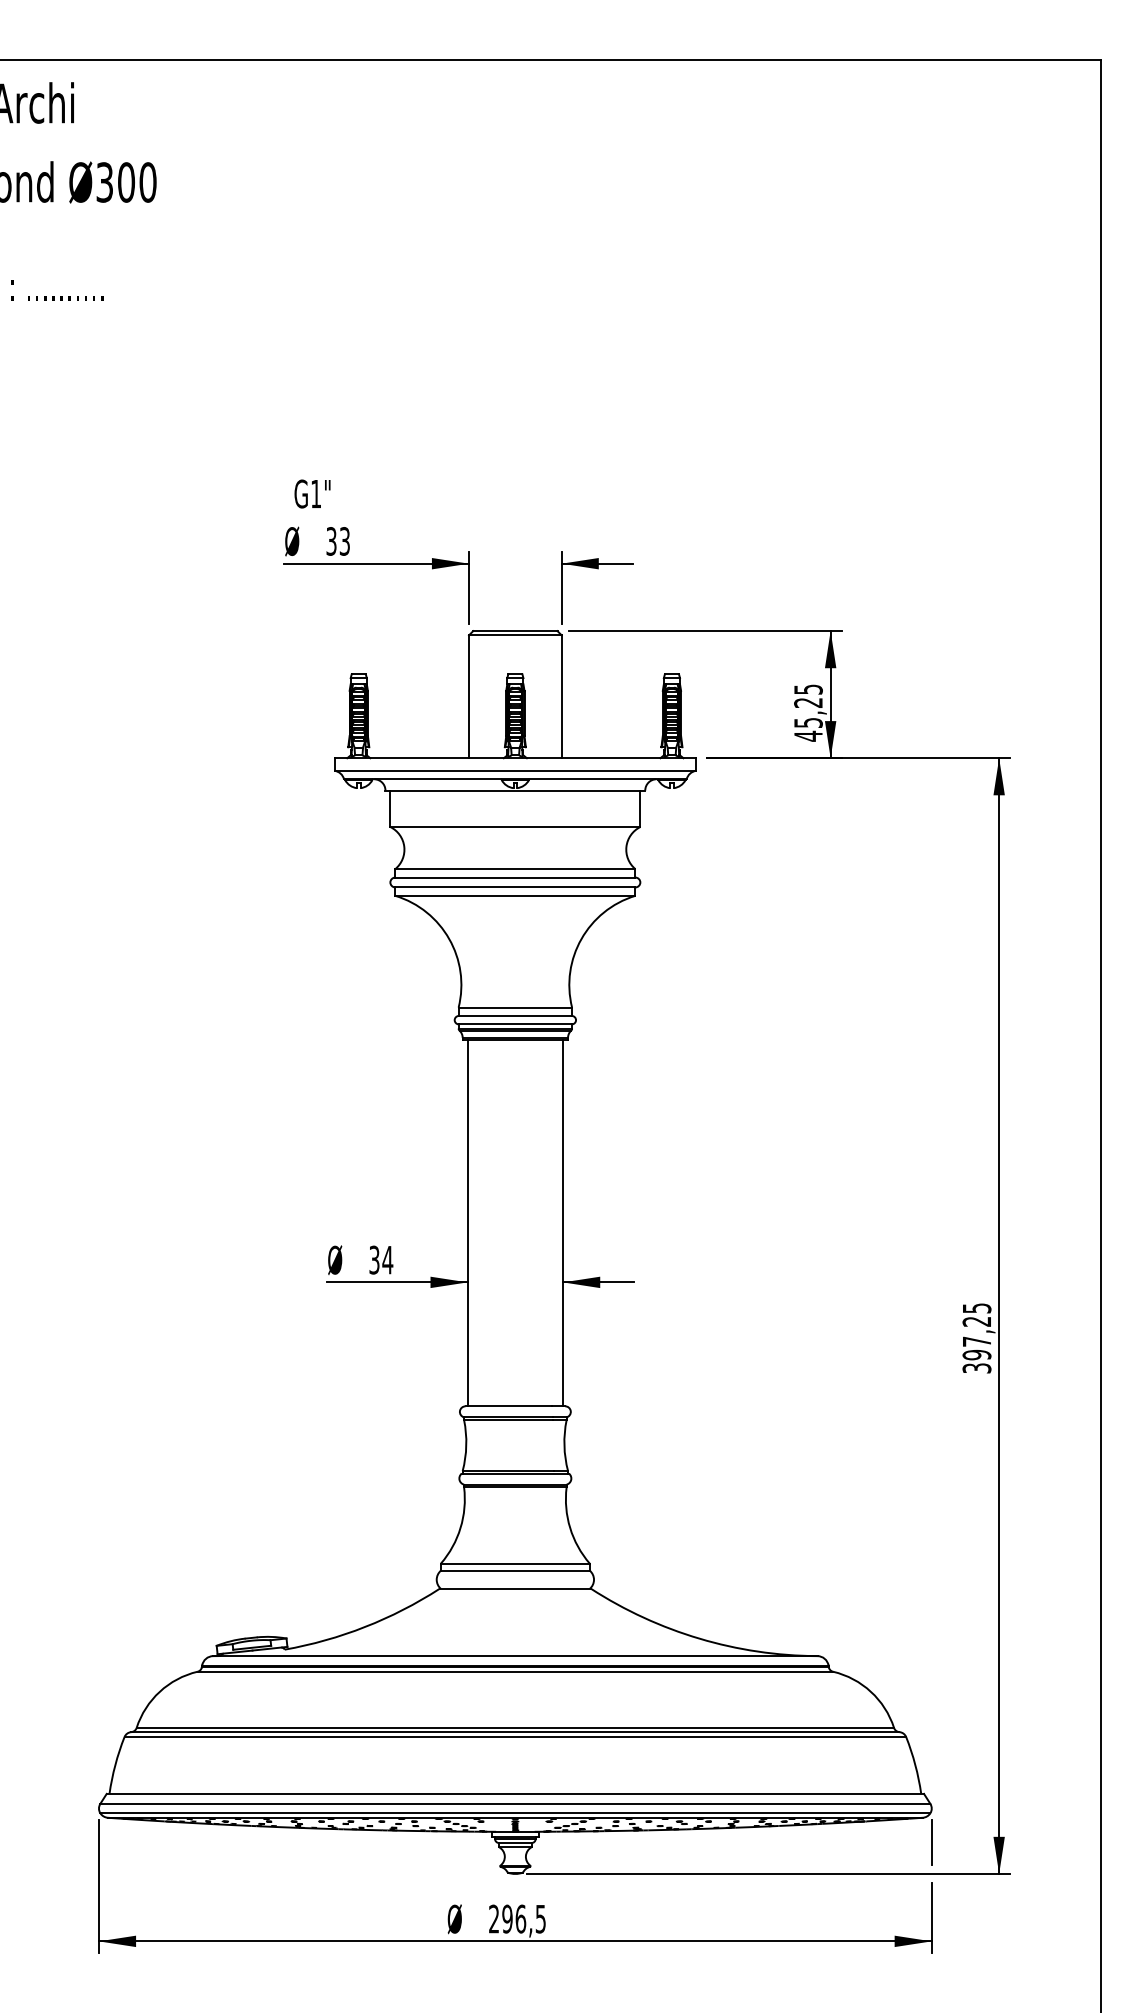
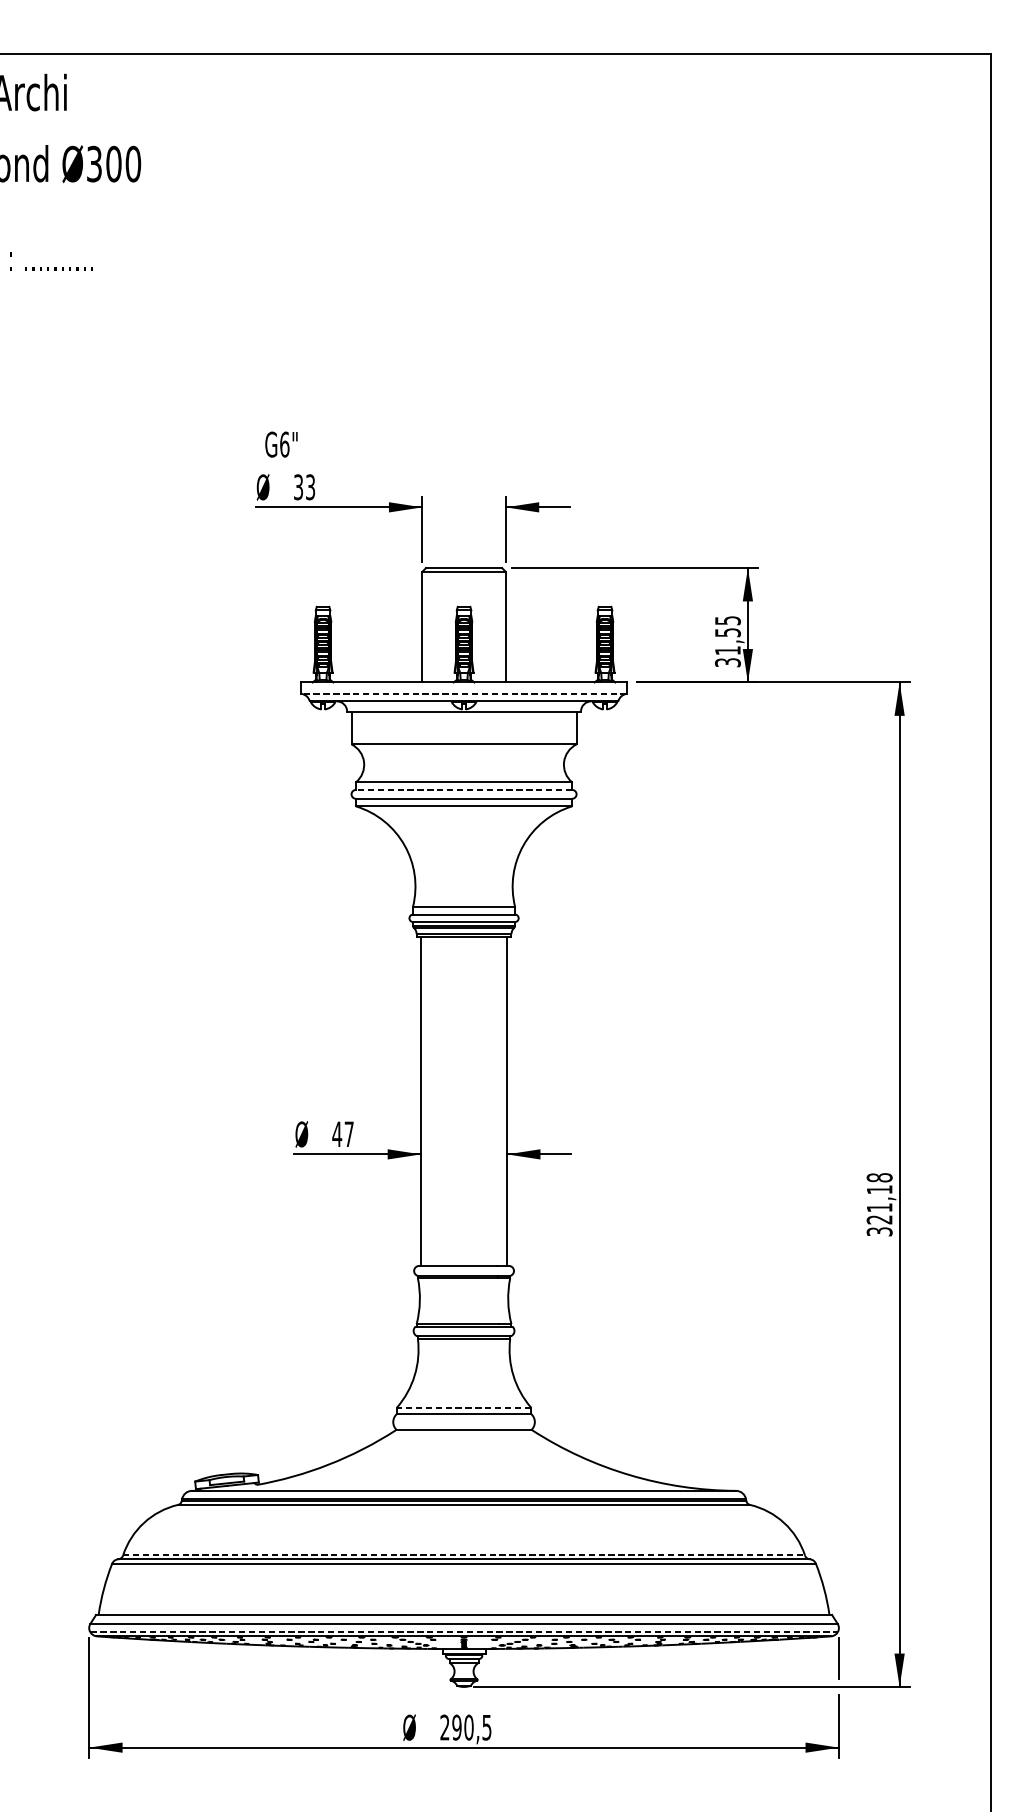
text: (316, 493) -> (285, 444), G1" -> G6"
text: (808, 719) -> (727, 647), 45,25 -> 31,55
line: (515, 770) -> (464, 693), solid -> dashed
line: (514, 877) -> (463, 789), solid -> dashed
text: (381, 1259) -> (343, 1133), 34 -> 47
text: (976, 1331) -> (879, 1198), 397,25 -> 321,18
line: (514, 1563) -> (463, 1407), solid -> dashed
line: (515, 1727) -> (464, 1555), solid -> dashed
line: (515, 1813) -> (464, 1632), solid -> dashed
text: (520, 1918) -> (468, 1727), 296,5 -> 290,5

